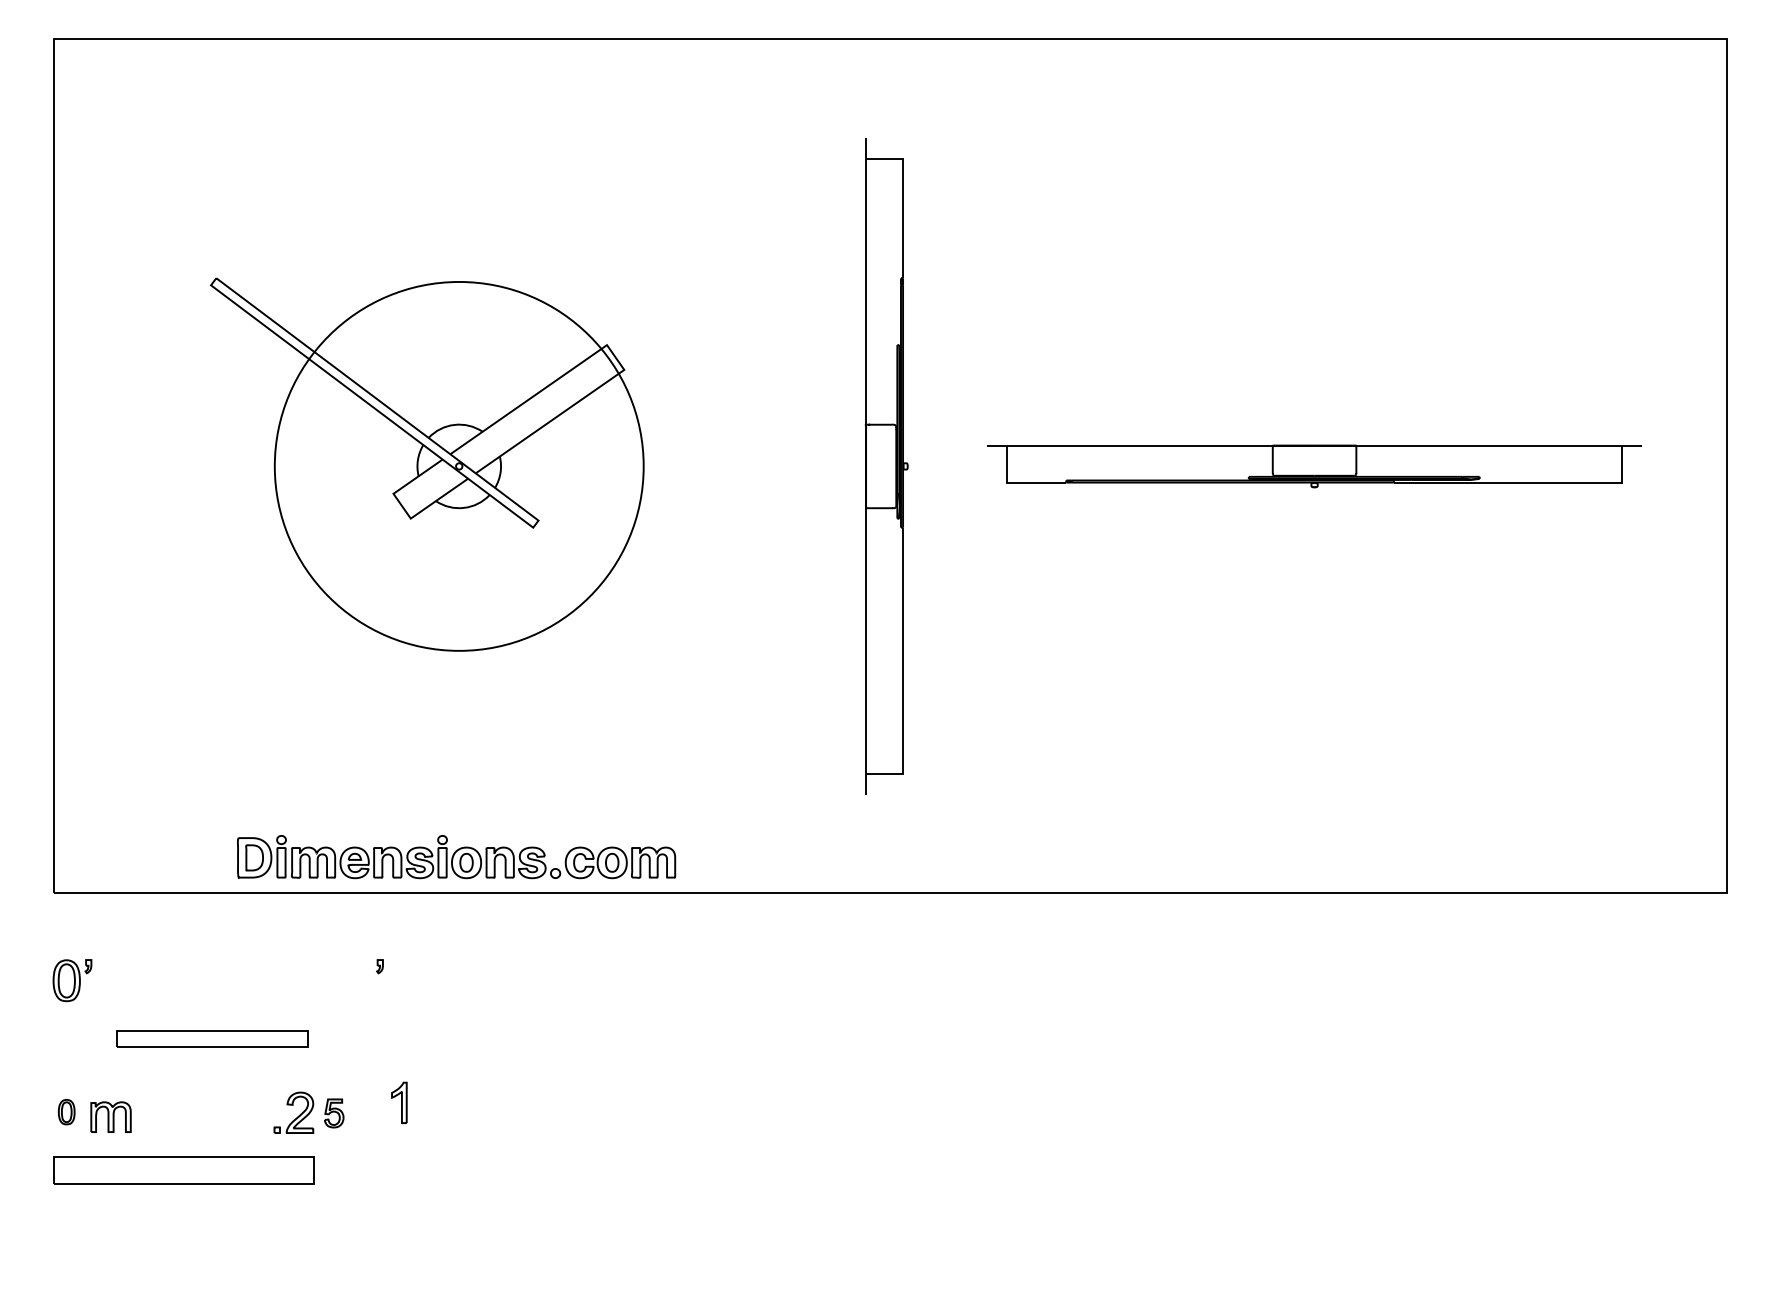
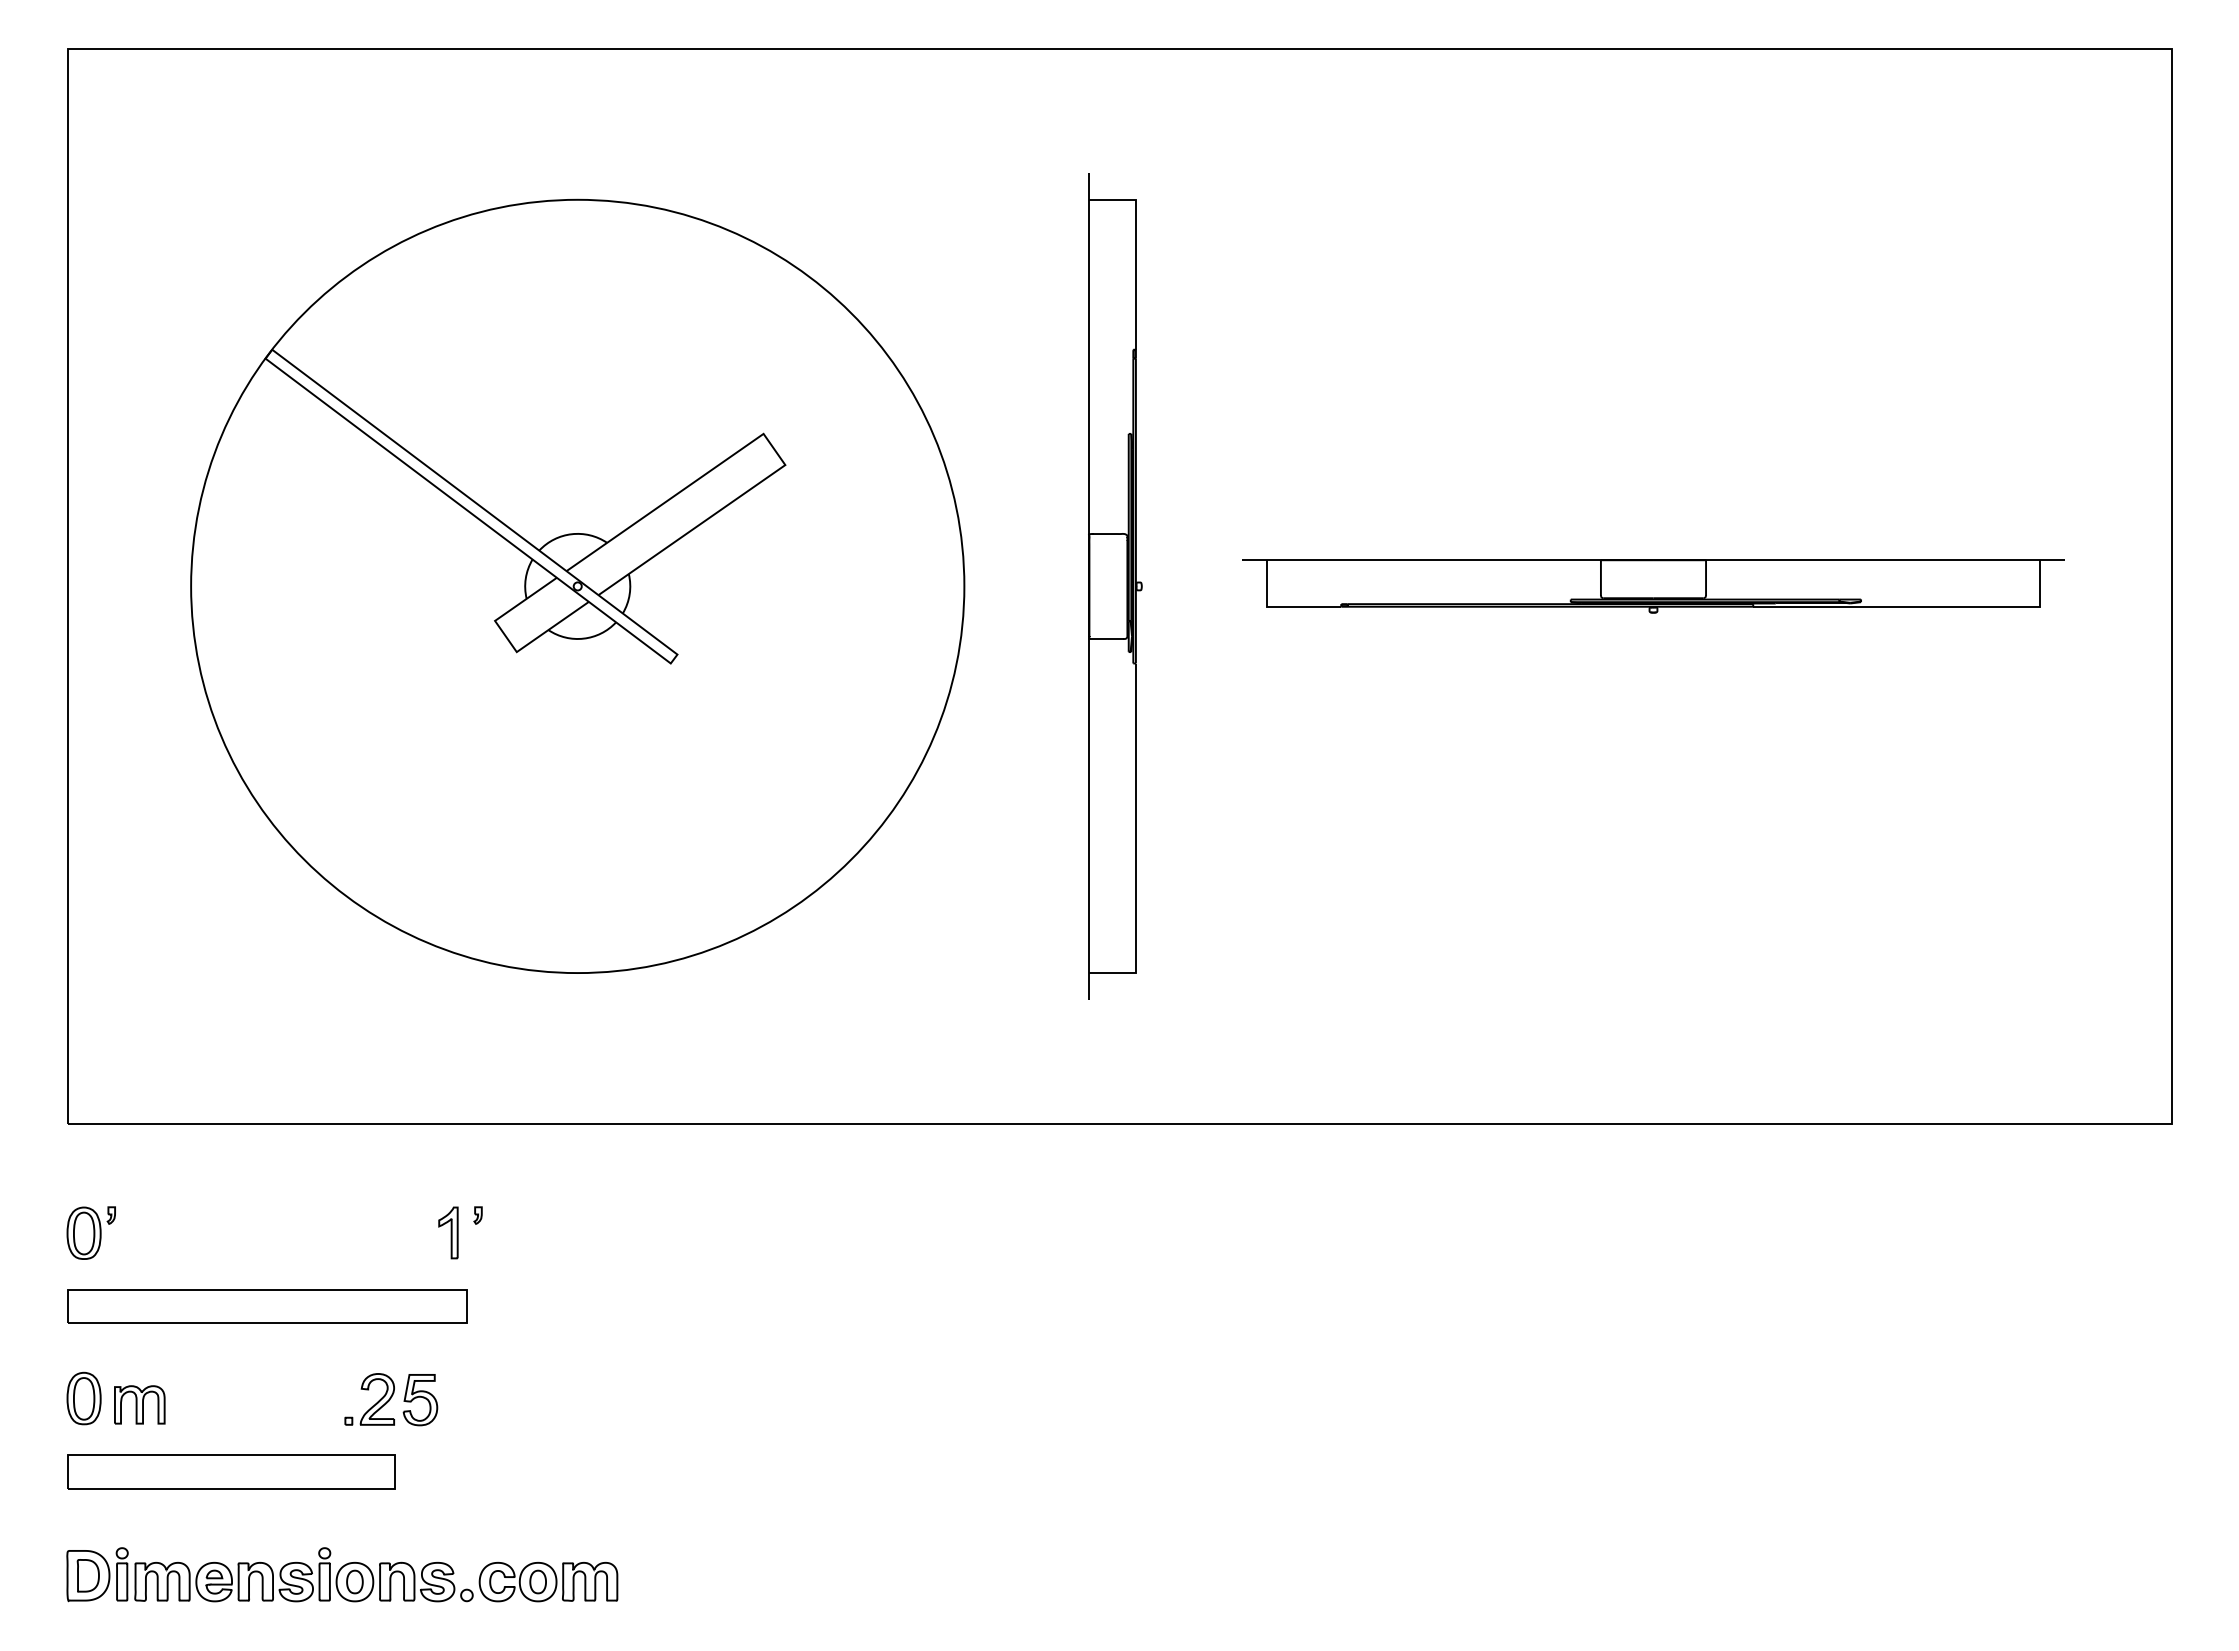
circle: (459, 466) -> (577, 586), size x1.67
part: (456, 856) -> (342, 1574), moved
part: (212, 1038) -> (267, 1306), size x1.67
part: (399, 1102) -> (448, 1232), moved
part: (66, 1112) -> (83, 1398), size x1.67
part: (334, 1113) -> (420, 1400), size x1.43

